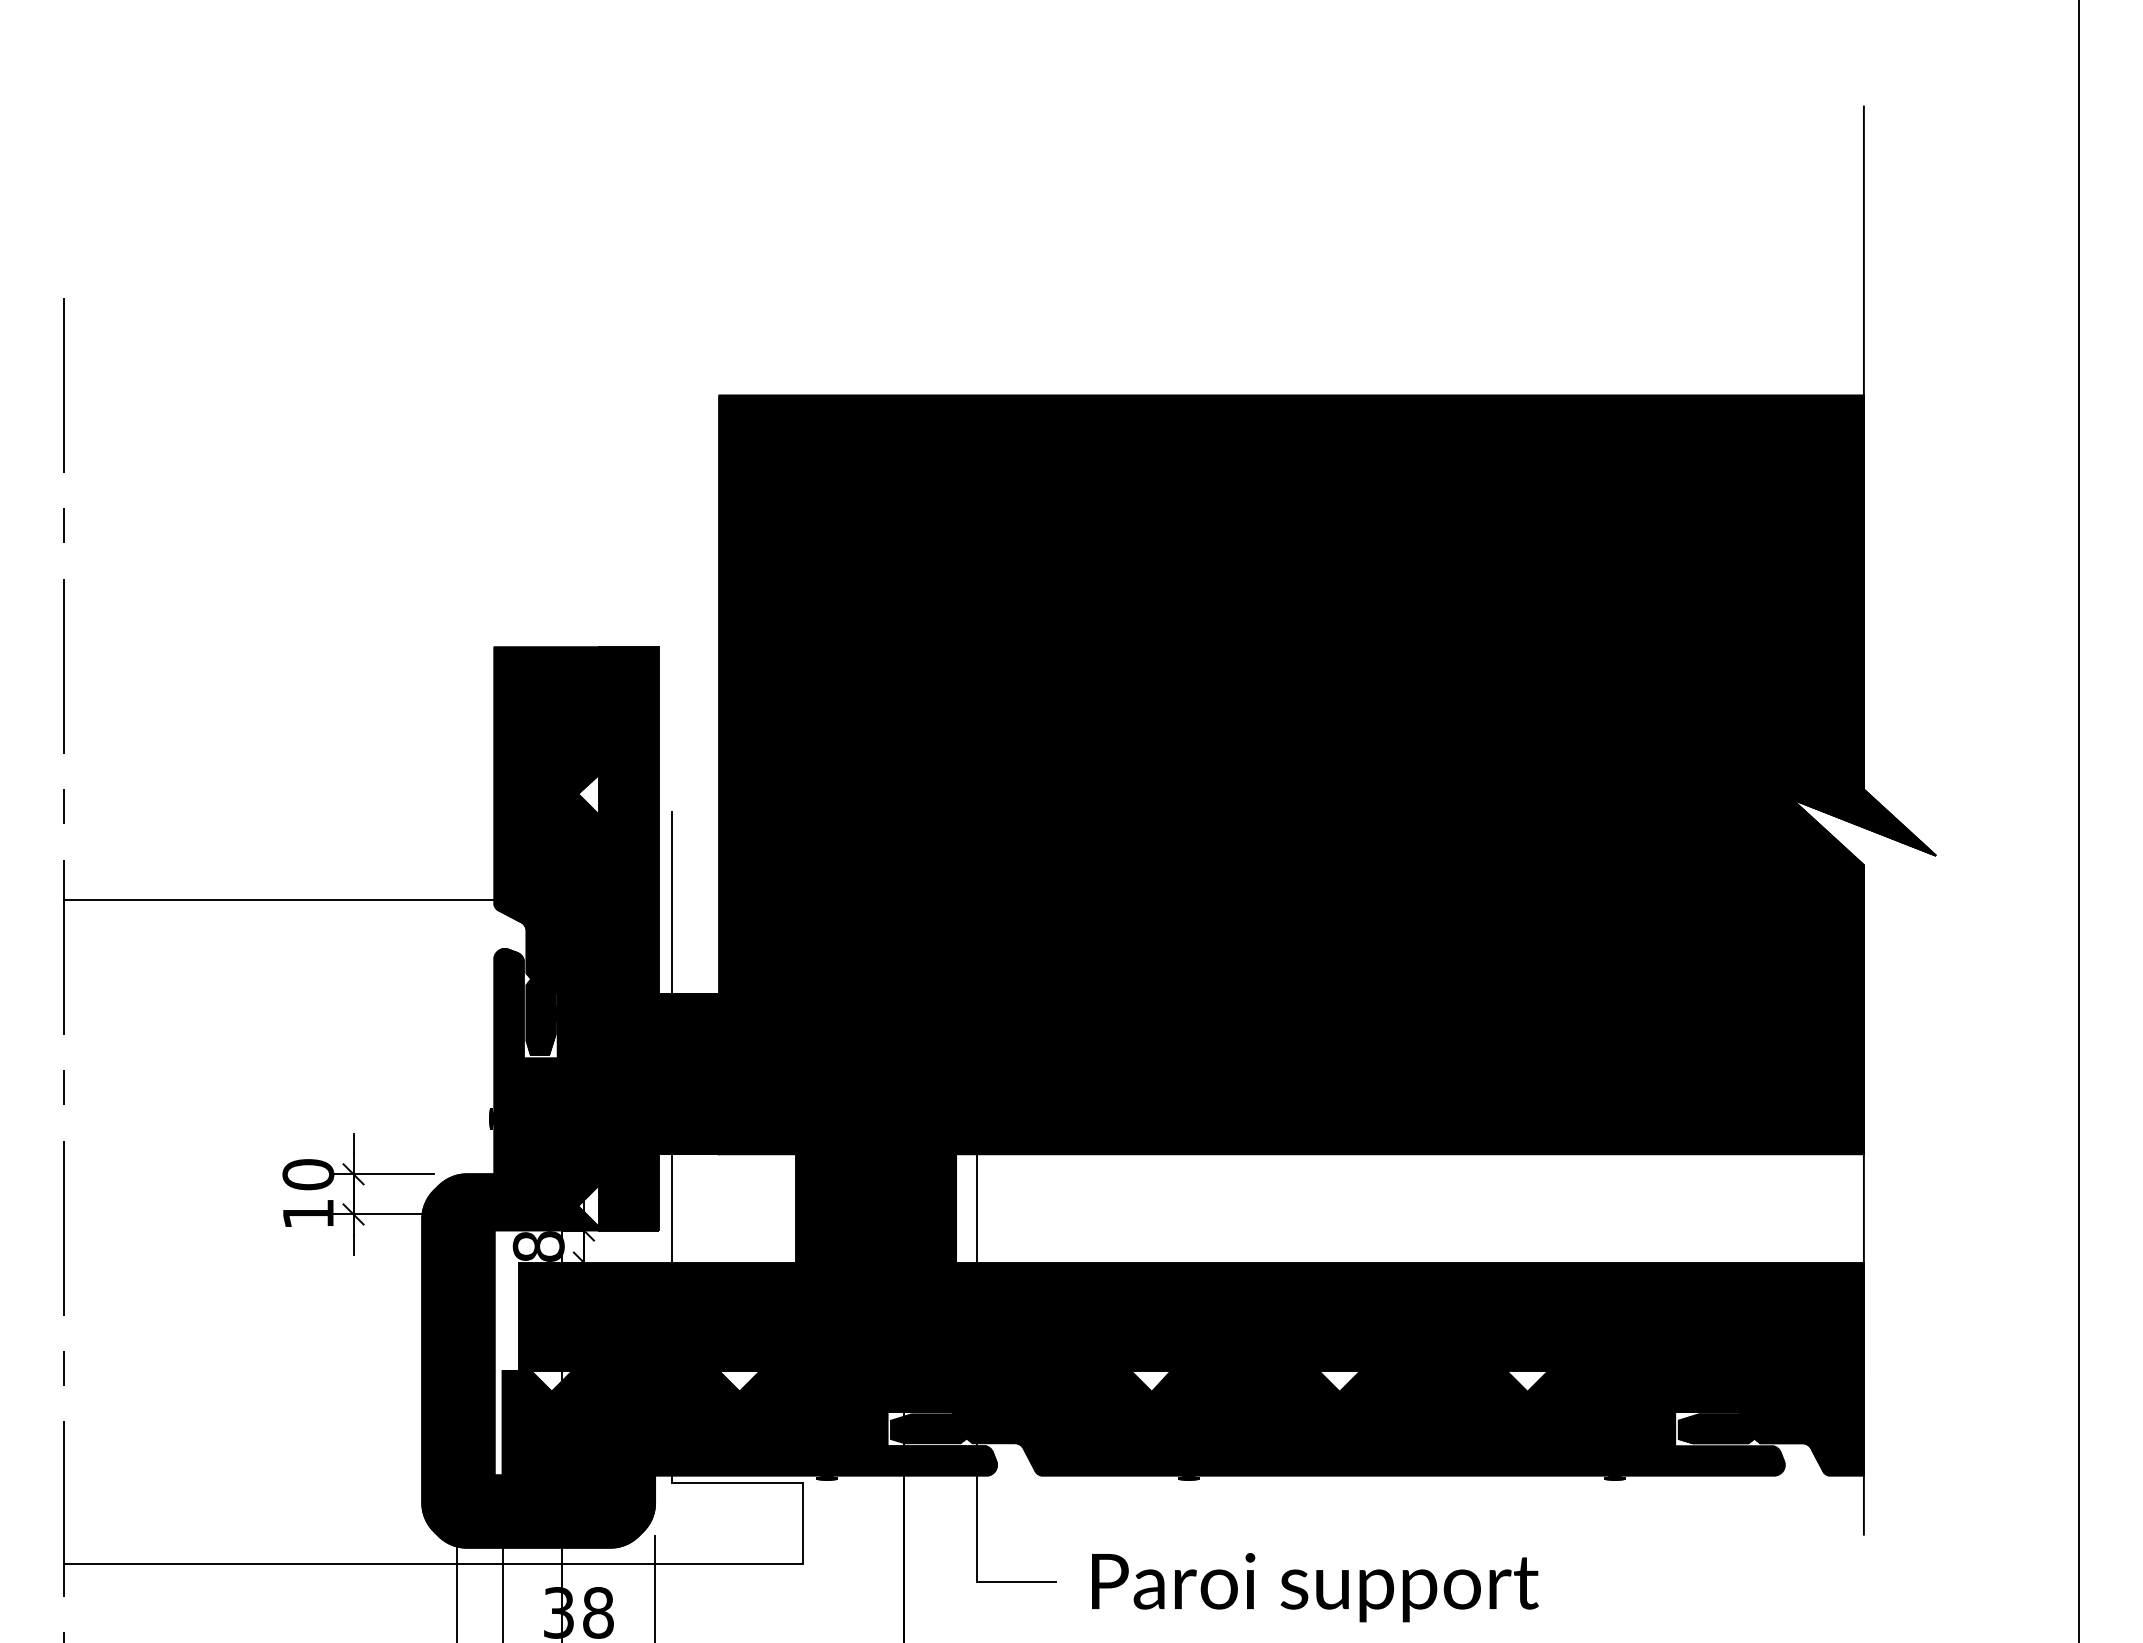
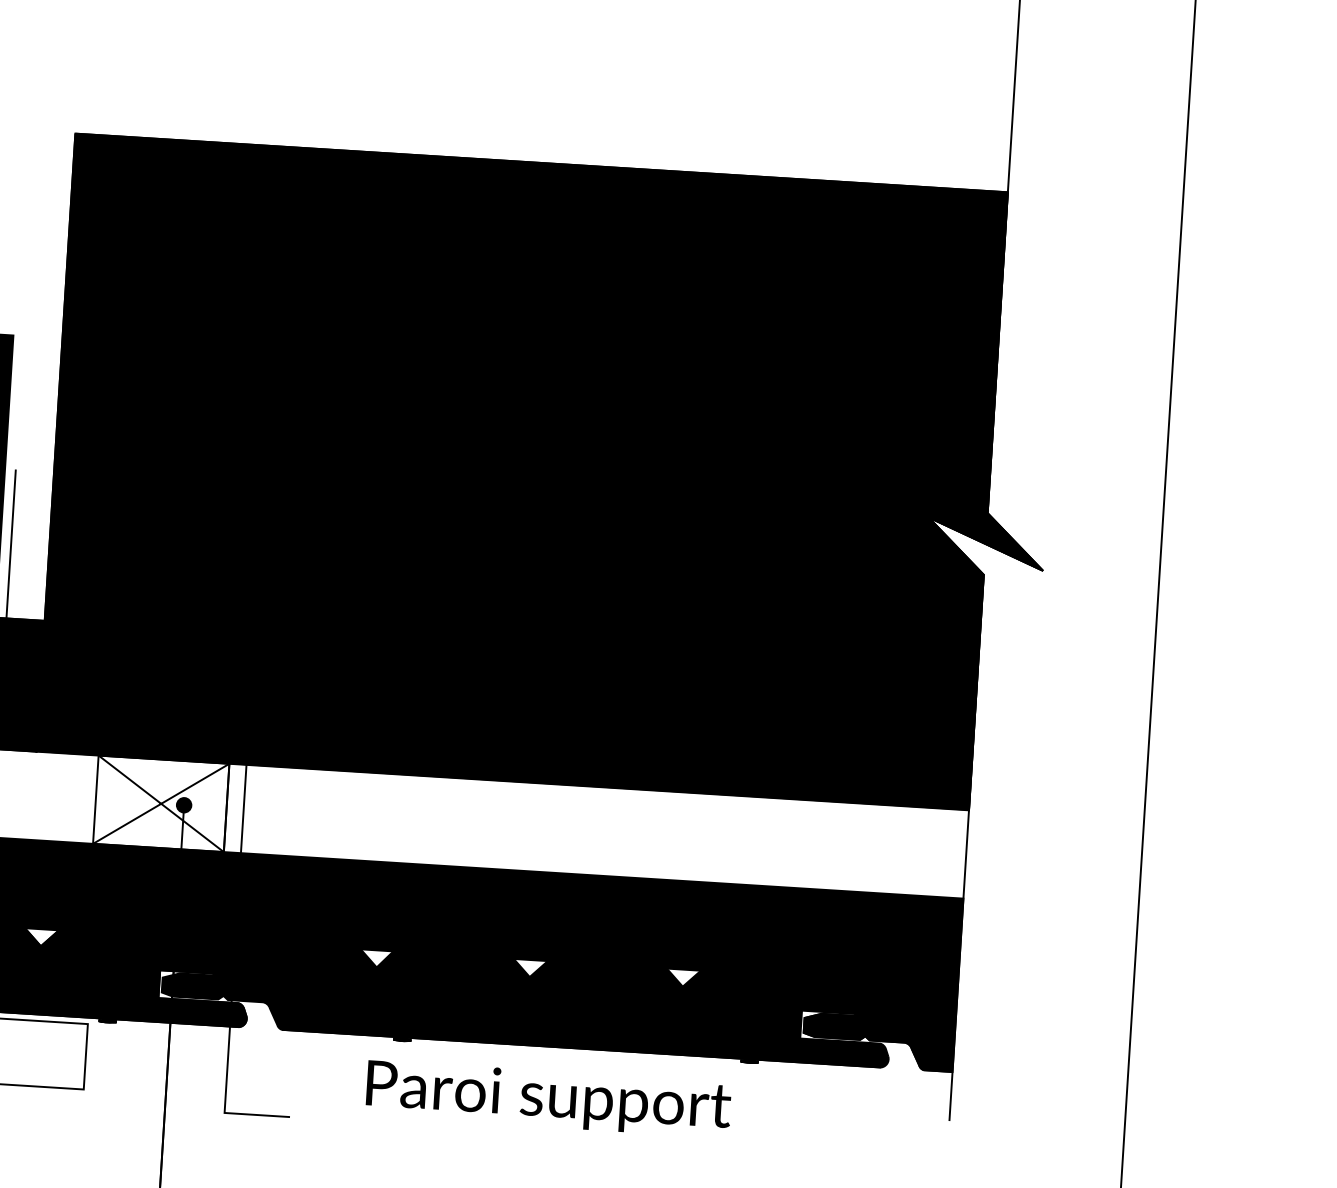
fill: (875, 1208) -> (160, 803), removed
text: (1315, 1587) -> (548, 1099), moved

